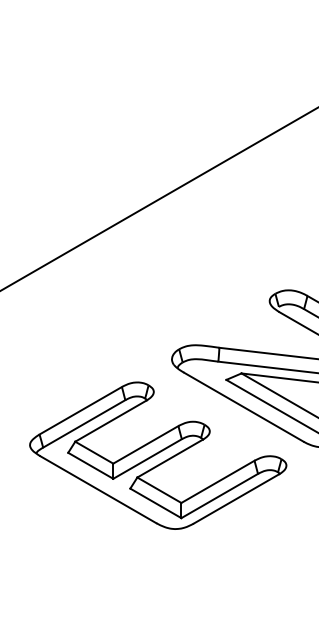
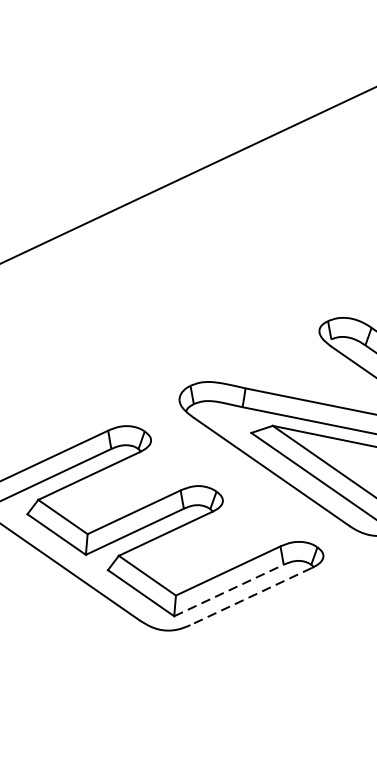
line: (220, 495) -> (230, 589), solid -> dashed
line: (236, 499) -> (251, 597), solid -> dashed

